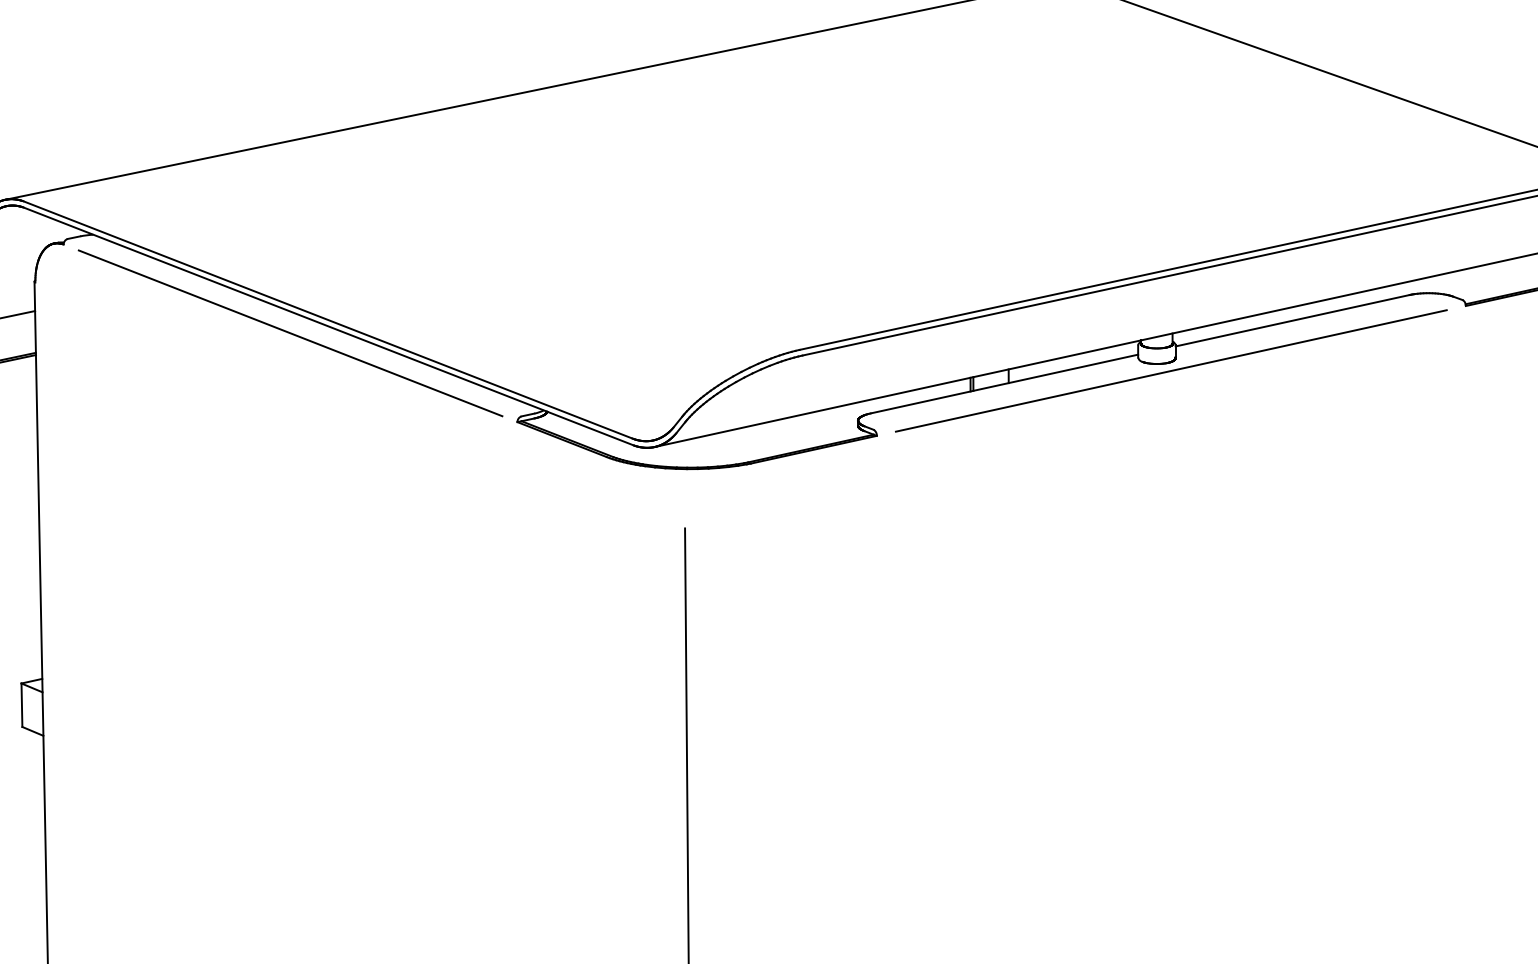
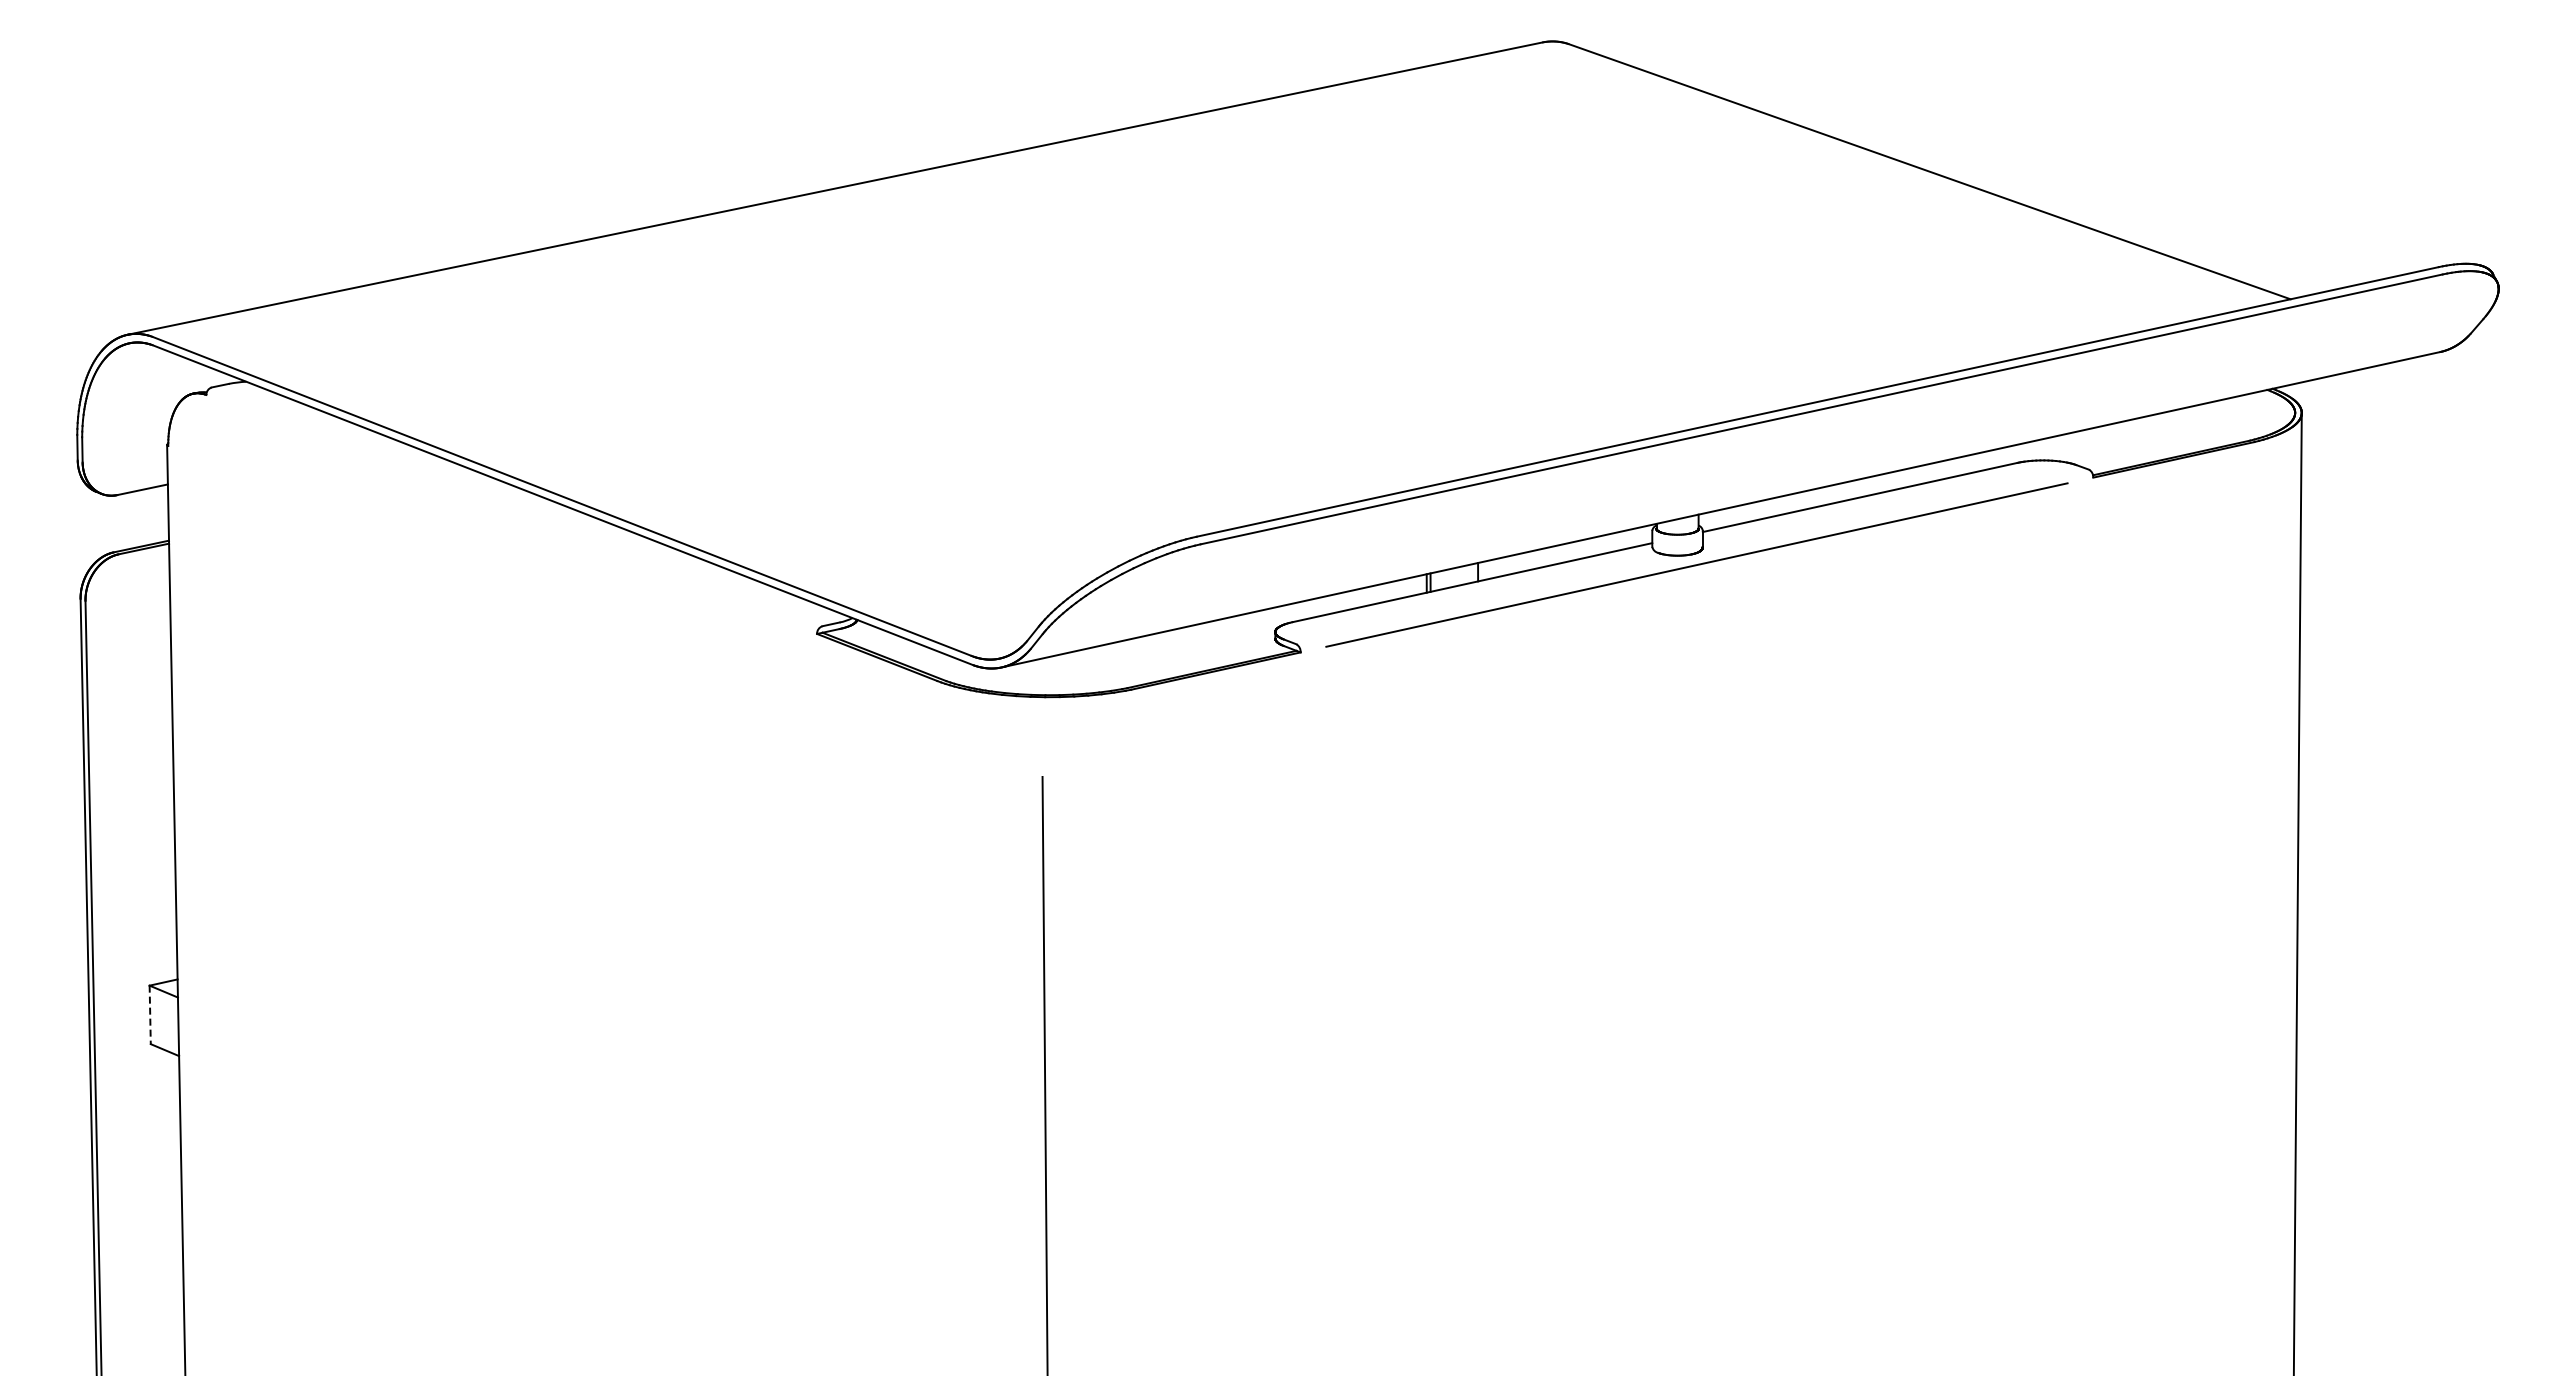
line: (290, 332) -> (511, 513), removed
line: (22, 705) -> (150, 1015), solid -> dashed

